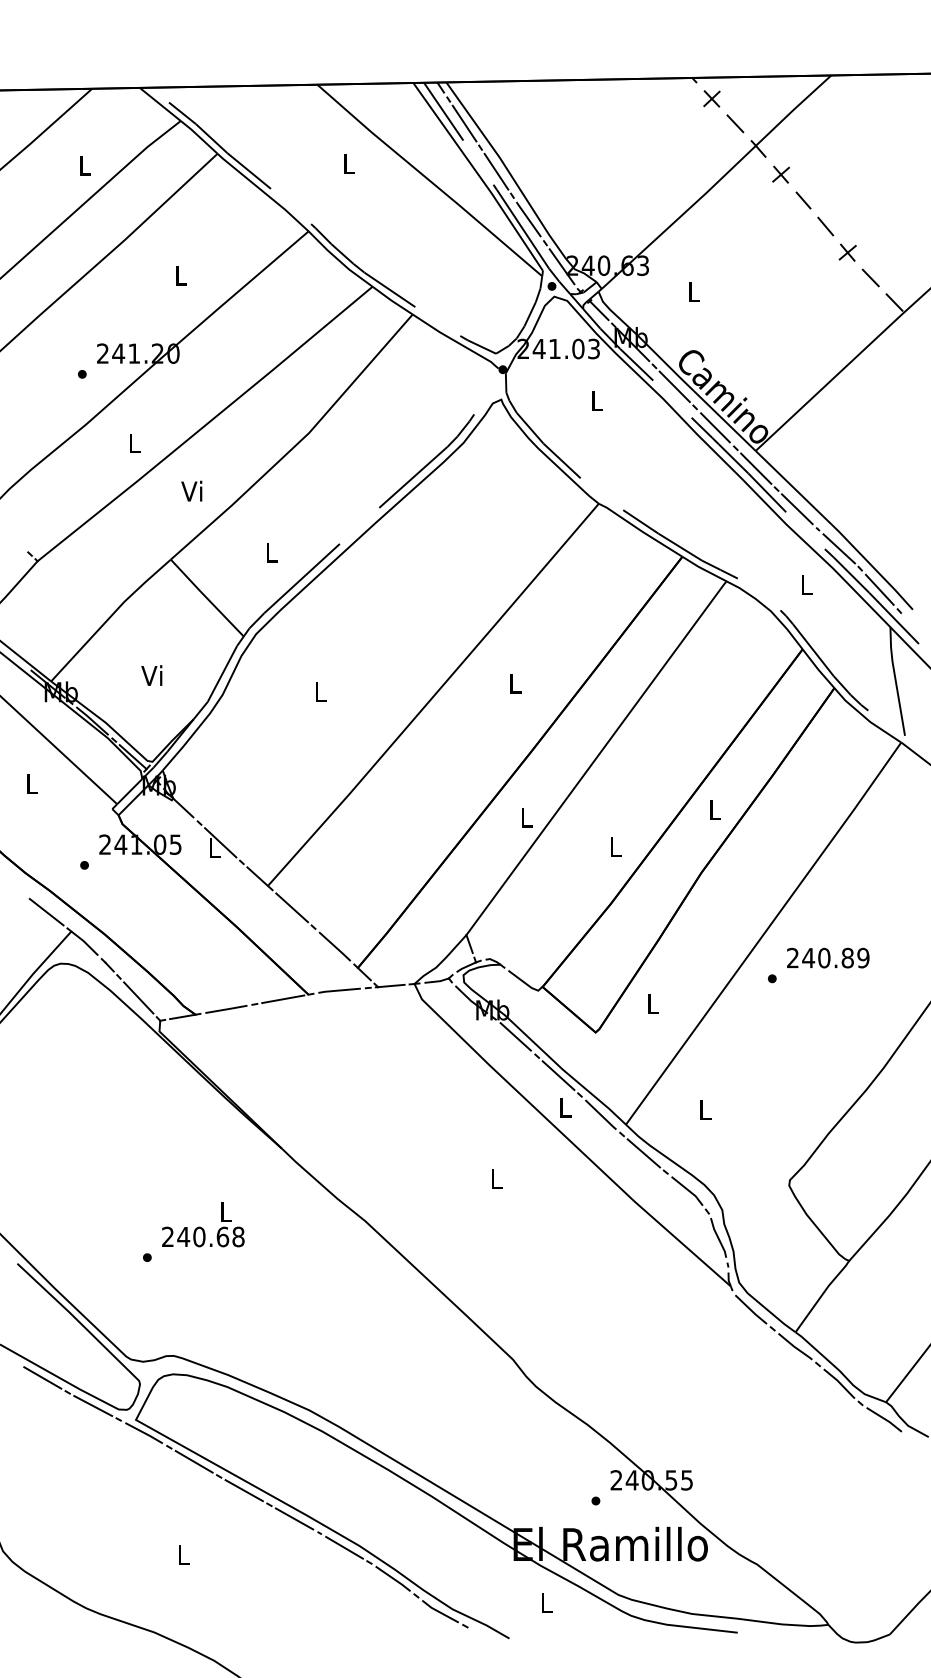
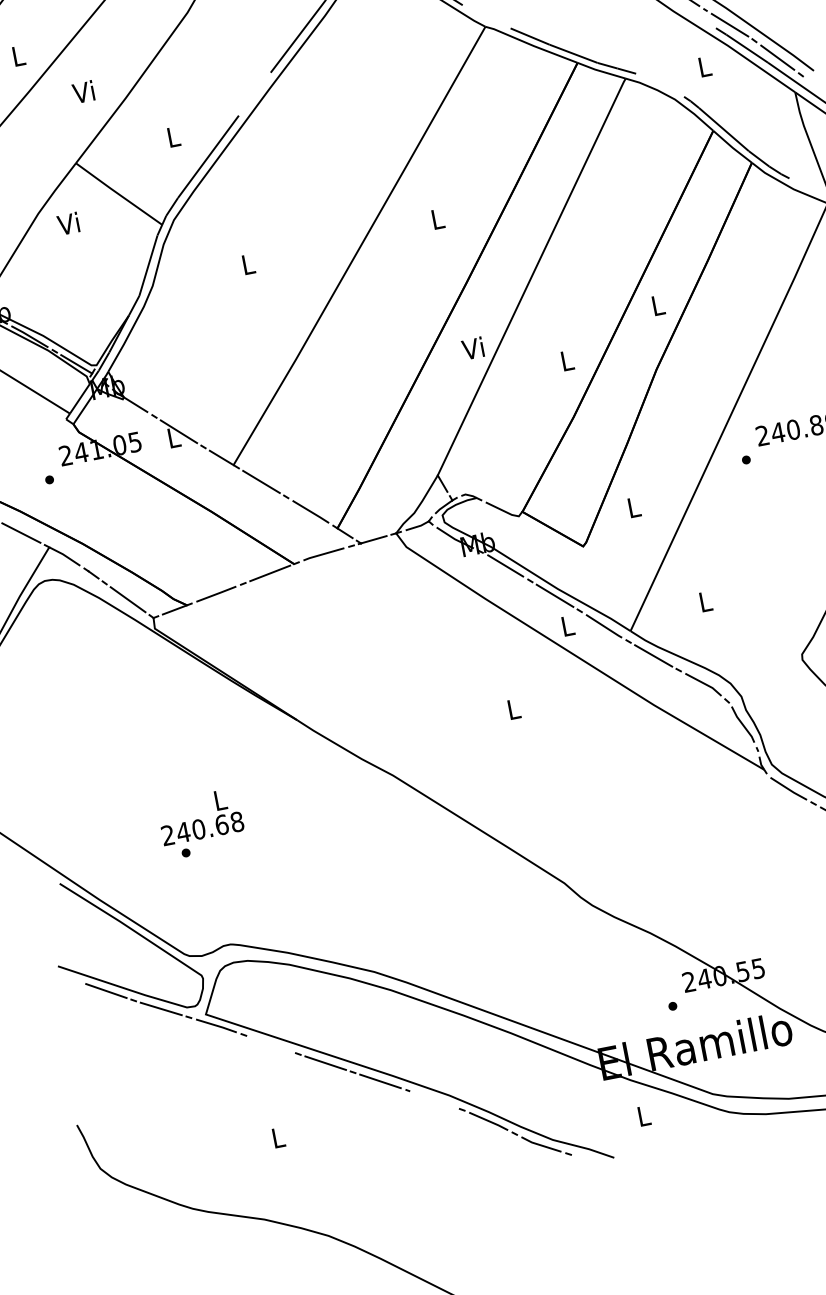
text: (151, 675) -> (68, 223), moved
text: (524, 816) -> (472, 347), L -> Vi
text: (203, 1224) -> (200, 816), moved
line: (193, 1461) -> (270, 1044), removed
line: (344, 1547) -> (434, 1099), removed

